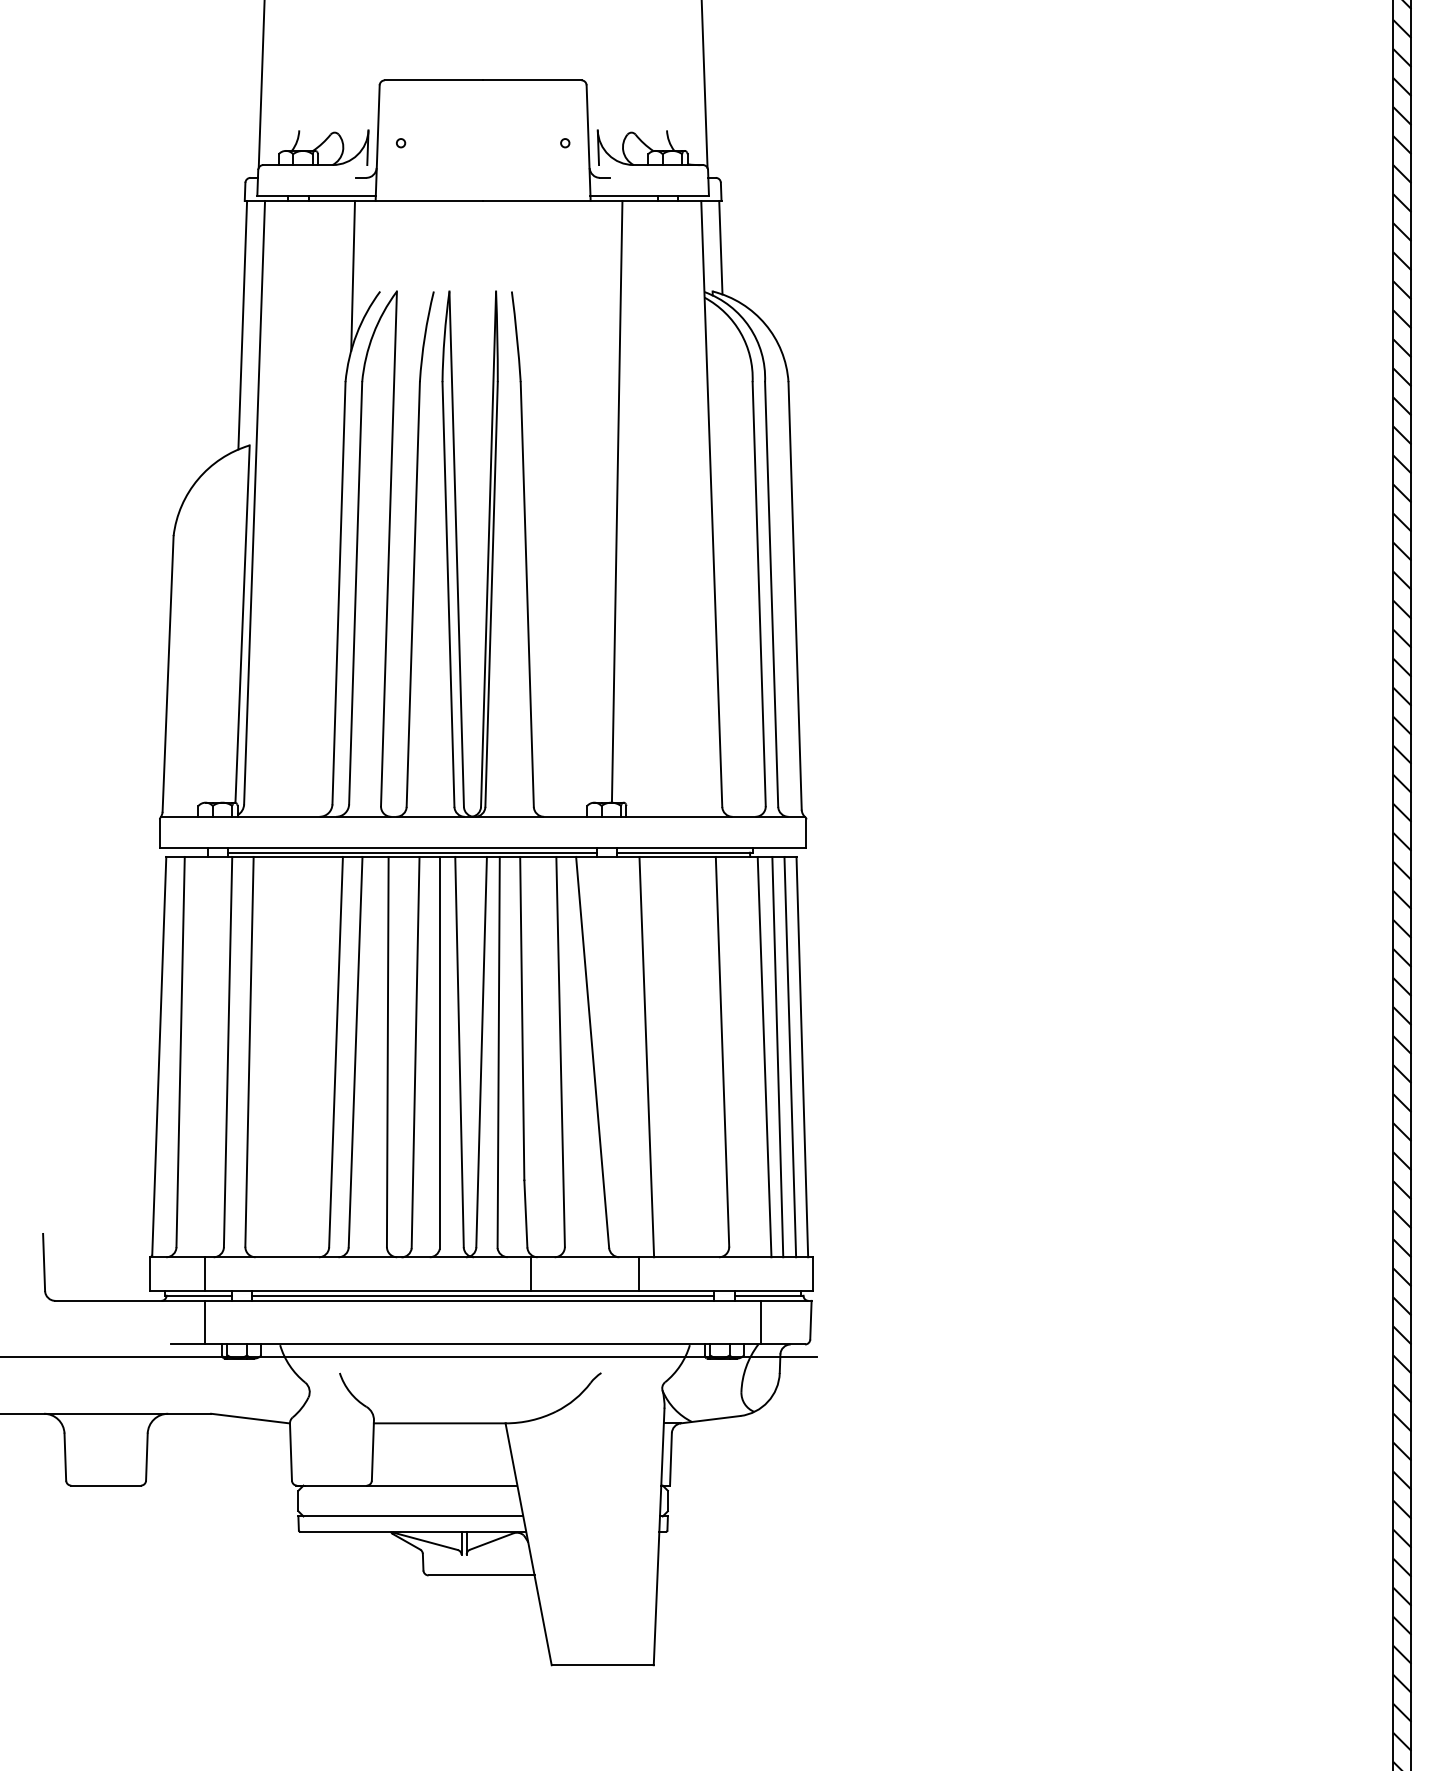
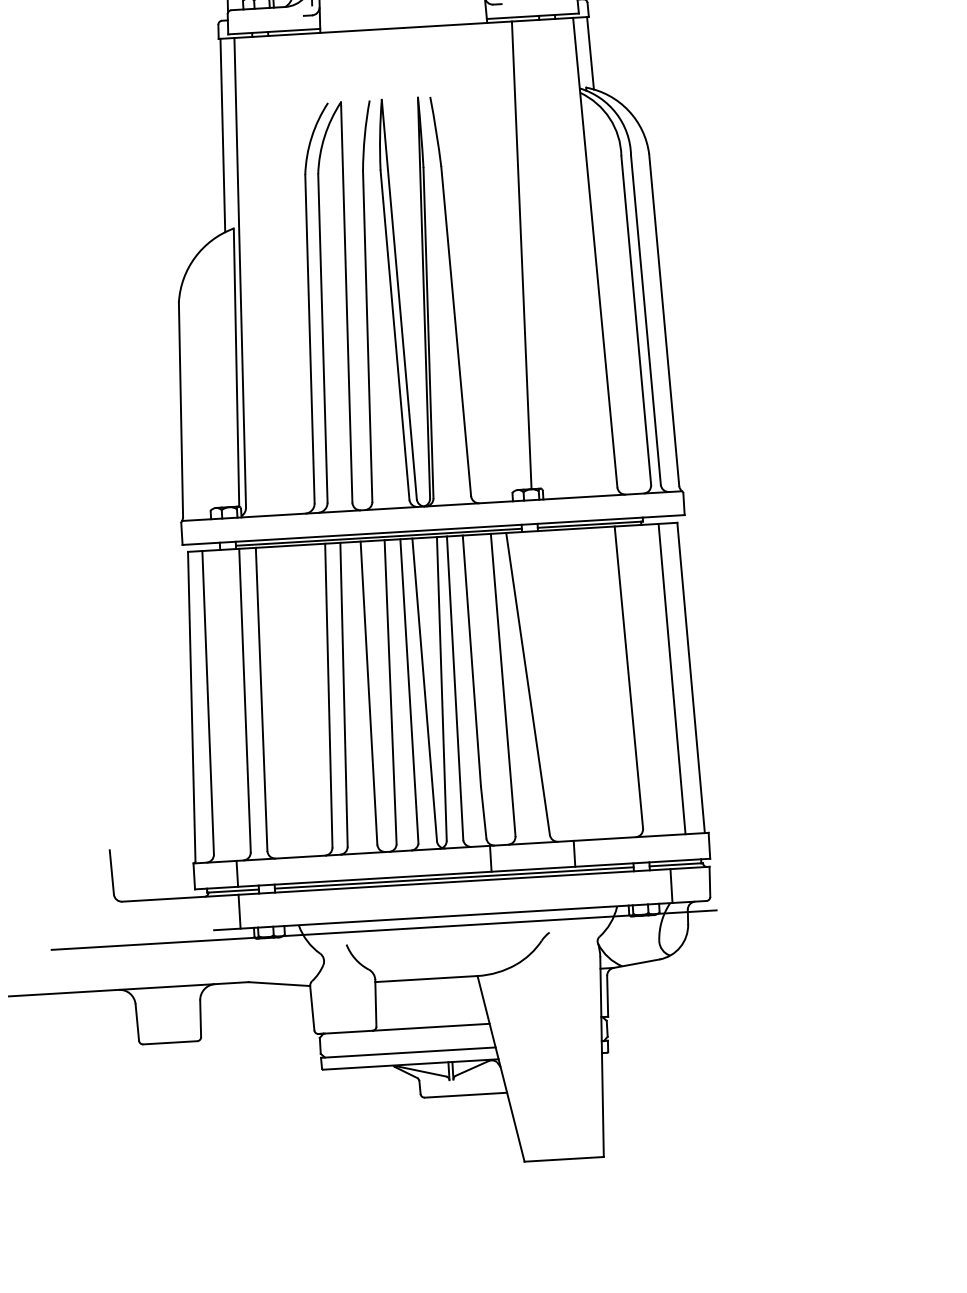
line: (353, 275) -> (306, 91), removed
line: (646, 1056) -> (570, 684), removed
line: (764, 1056) -> (661, 679), removed
line: (790, 1056) -> (681, 678), removed

